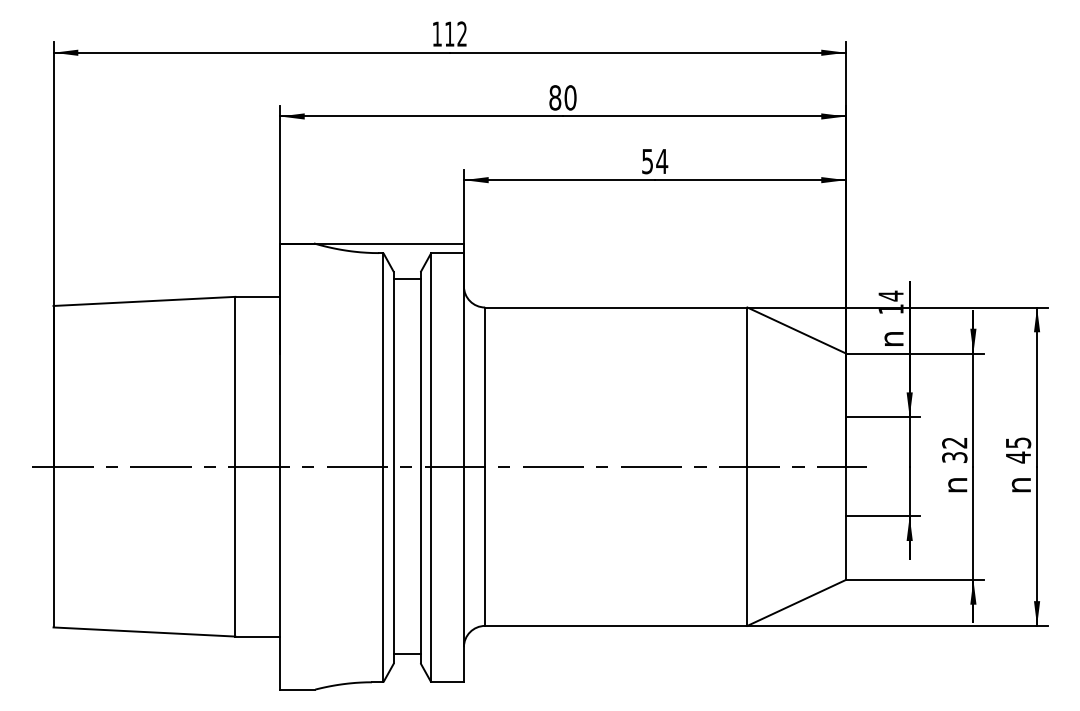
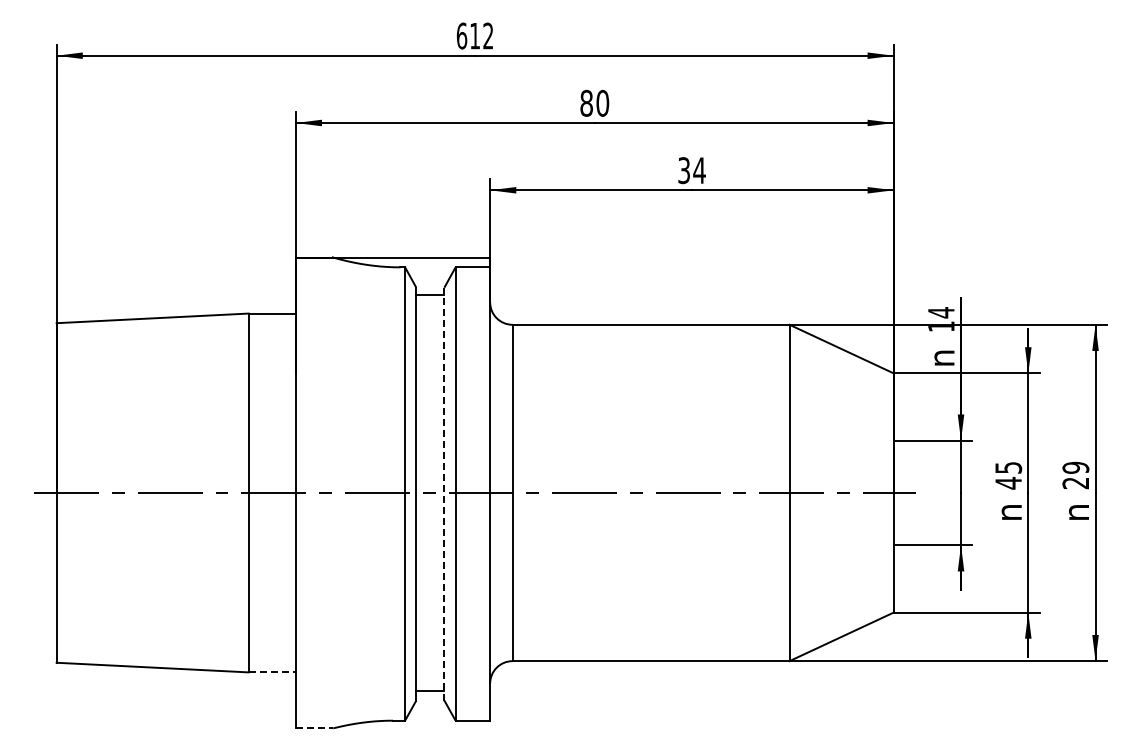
text: (436, 33) -> (461, 35), 112 -> 612
text: (647, 161) -> (684, 170), 54 -> 34
text: (954, 450) -> (1008, 475), 32 -> 45
text: (1018, 450) -> (1075, 475), 45 -> 29
line: (420, 467) -> (444, 493), solid -> dashed
line: (257, 636) -> (272, 672), solid -> dashed
line: (297, 689) -> (314, 728), solid -> dashed

